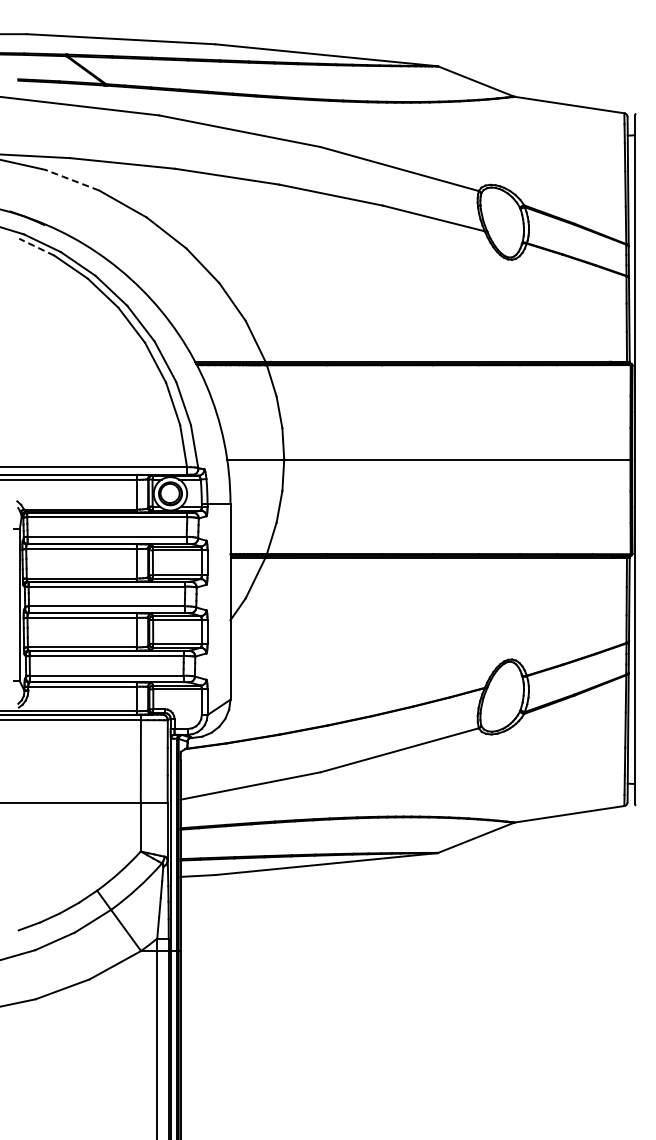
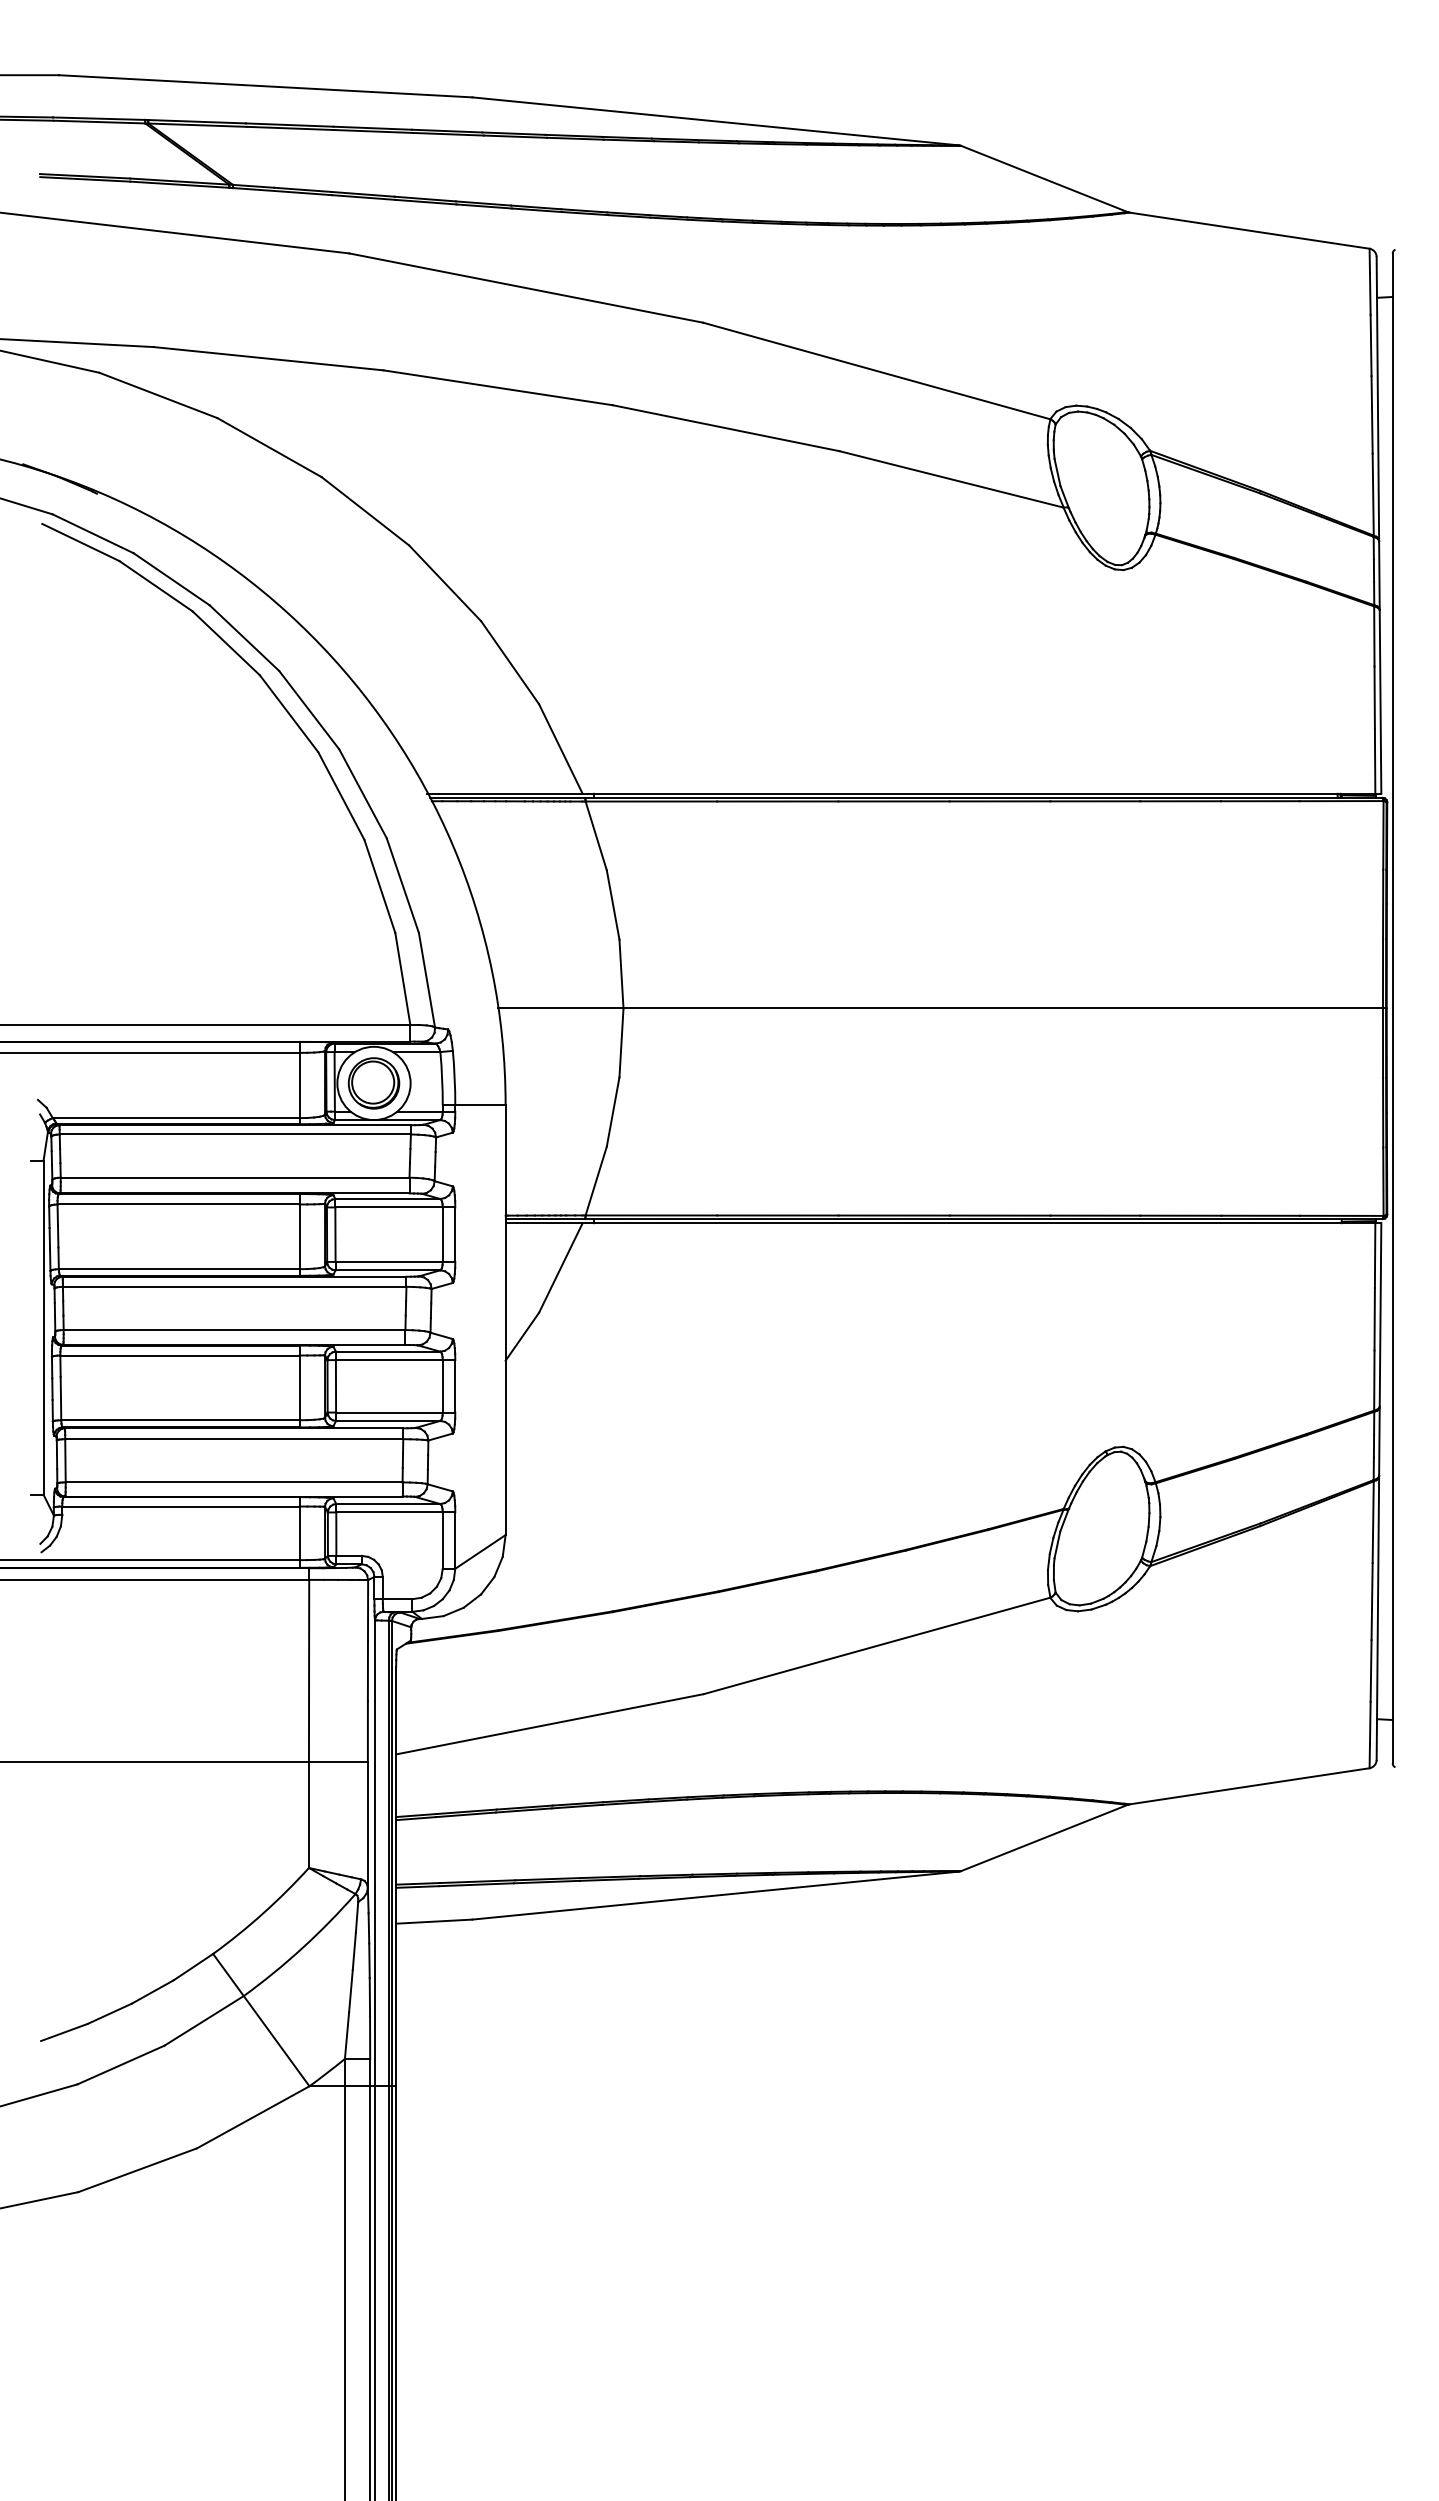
line: (72, 180) -> (159, 396), dashed -> solid
line: (36, 247) -> (80, 543), dashed -> solid

